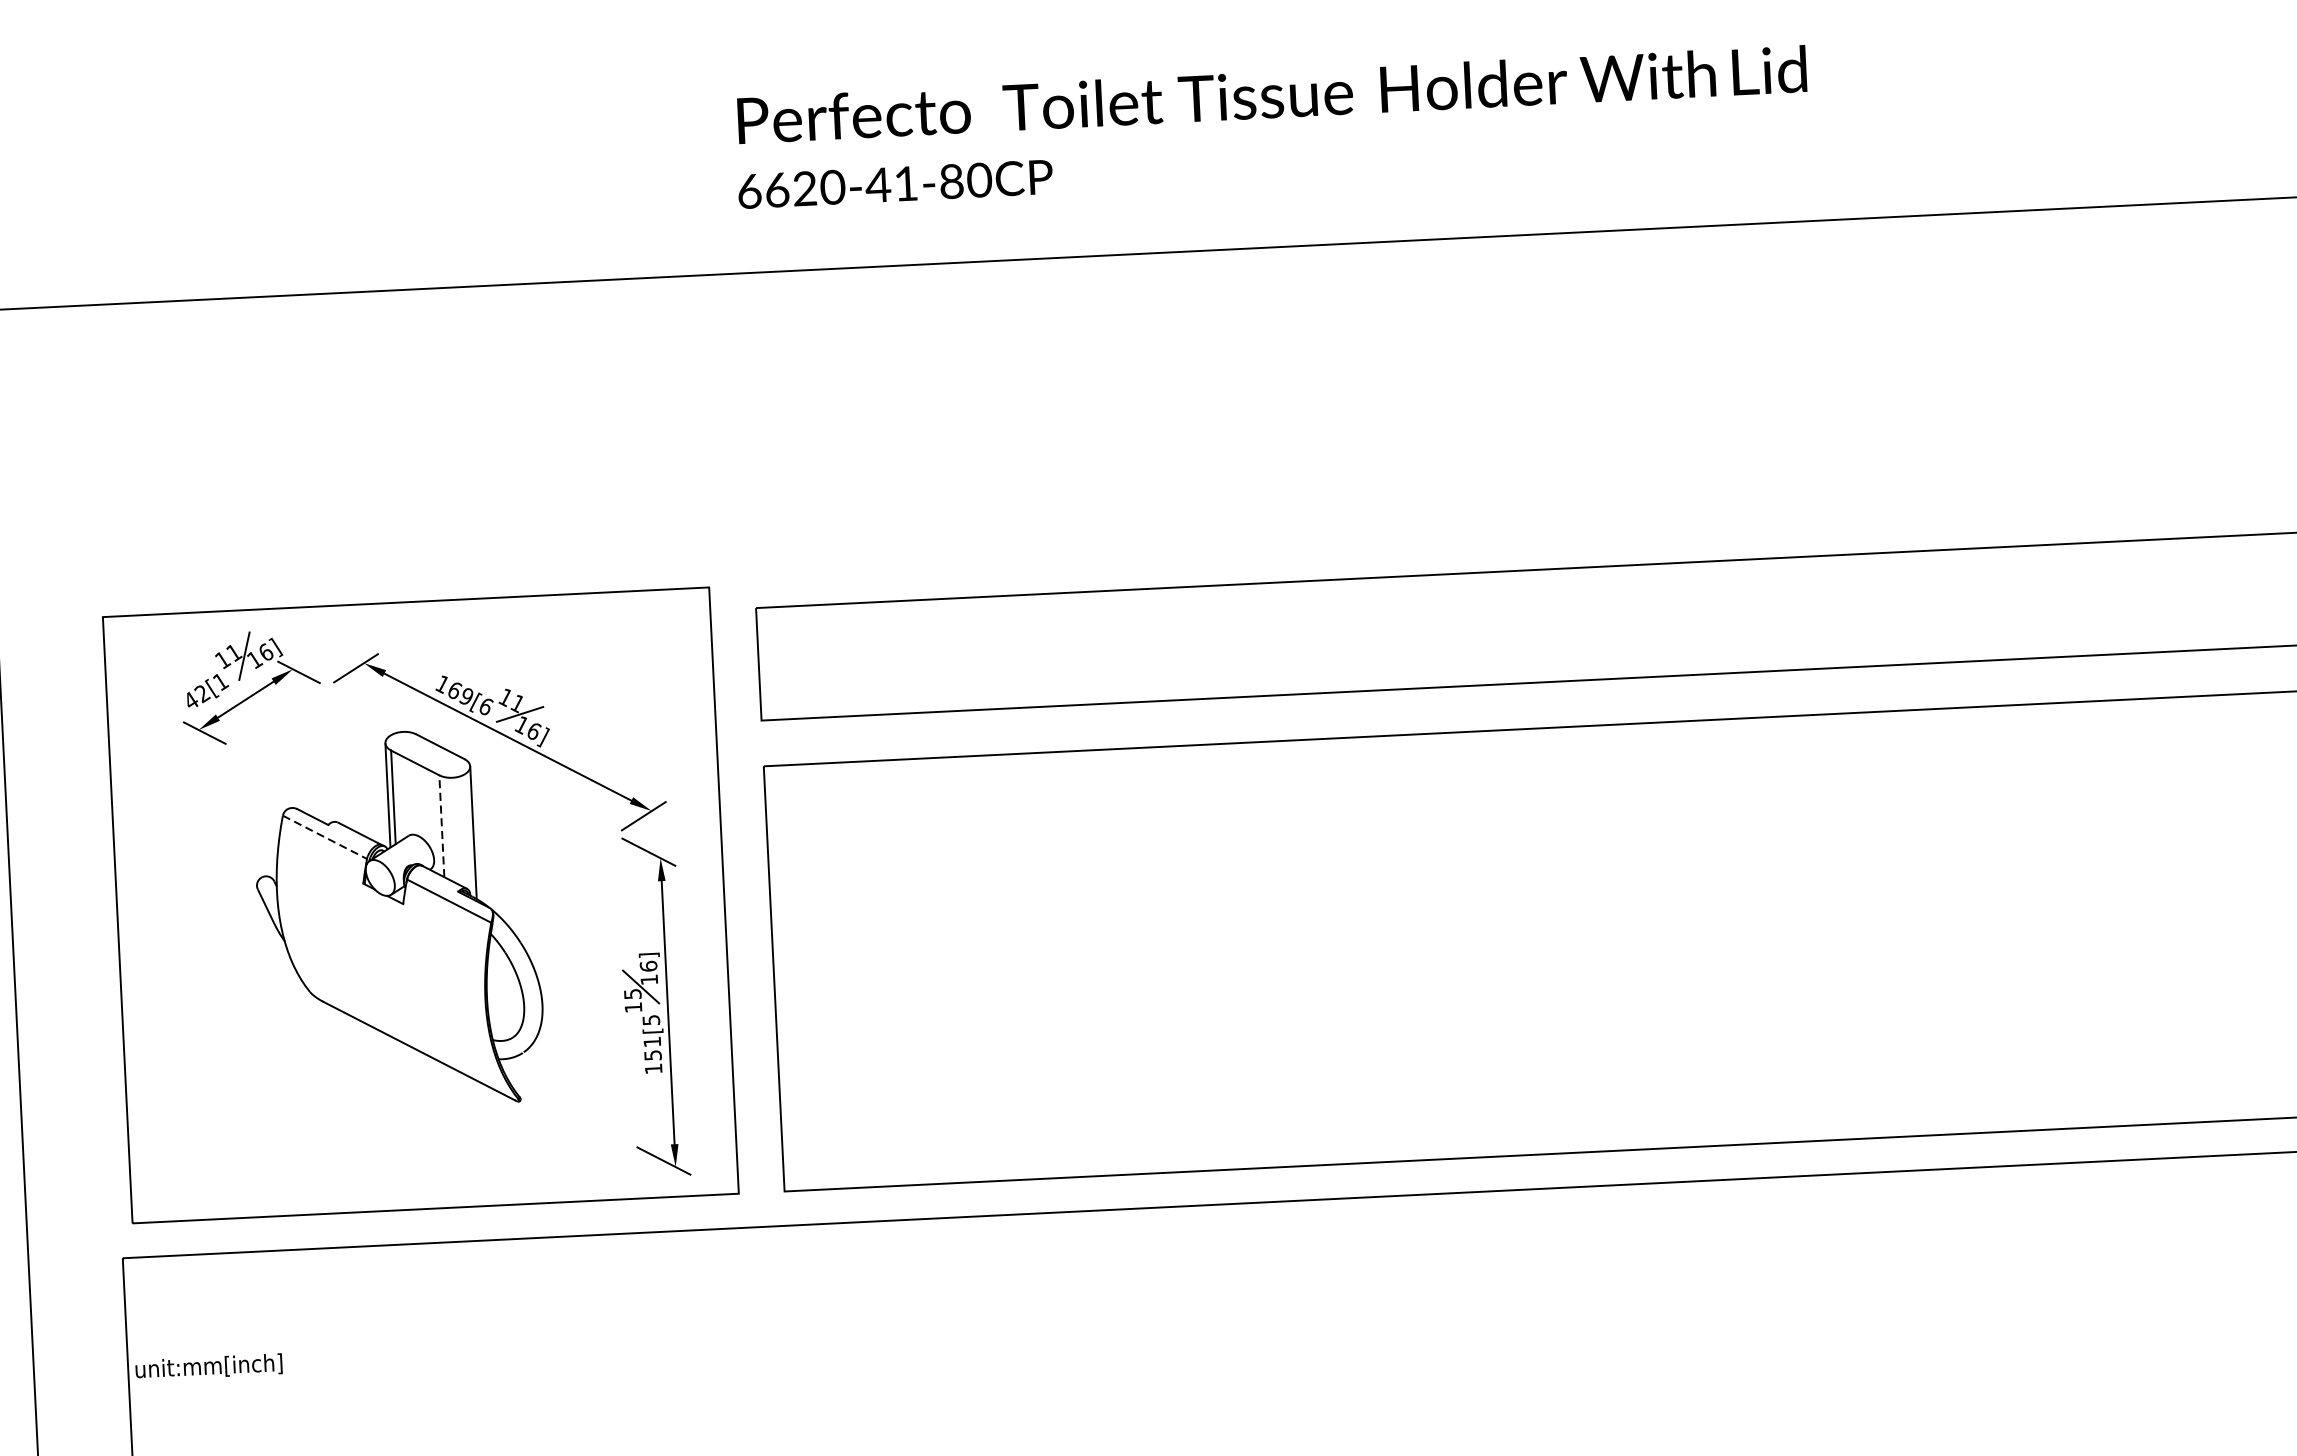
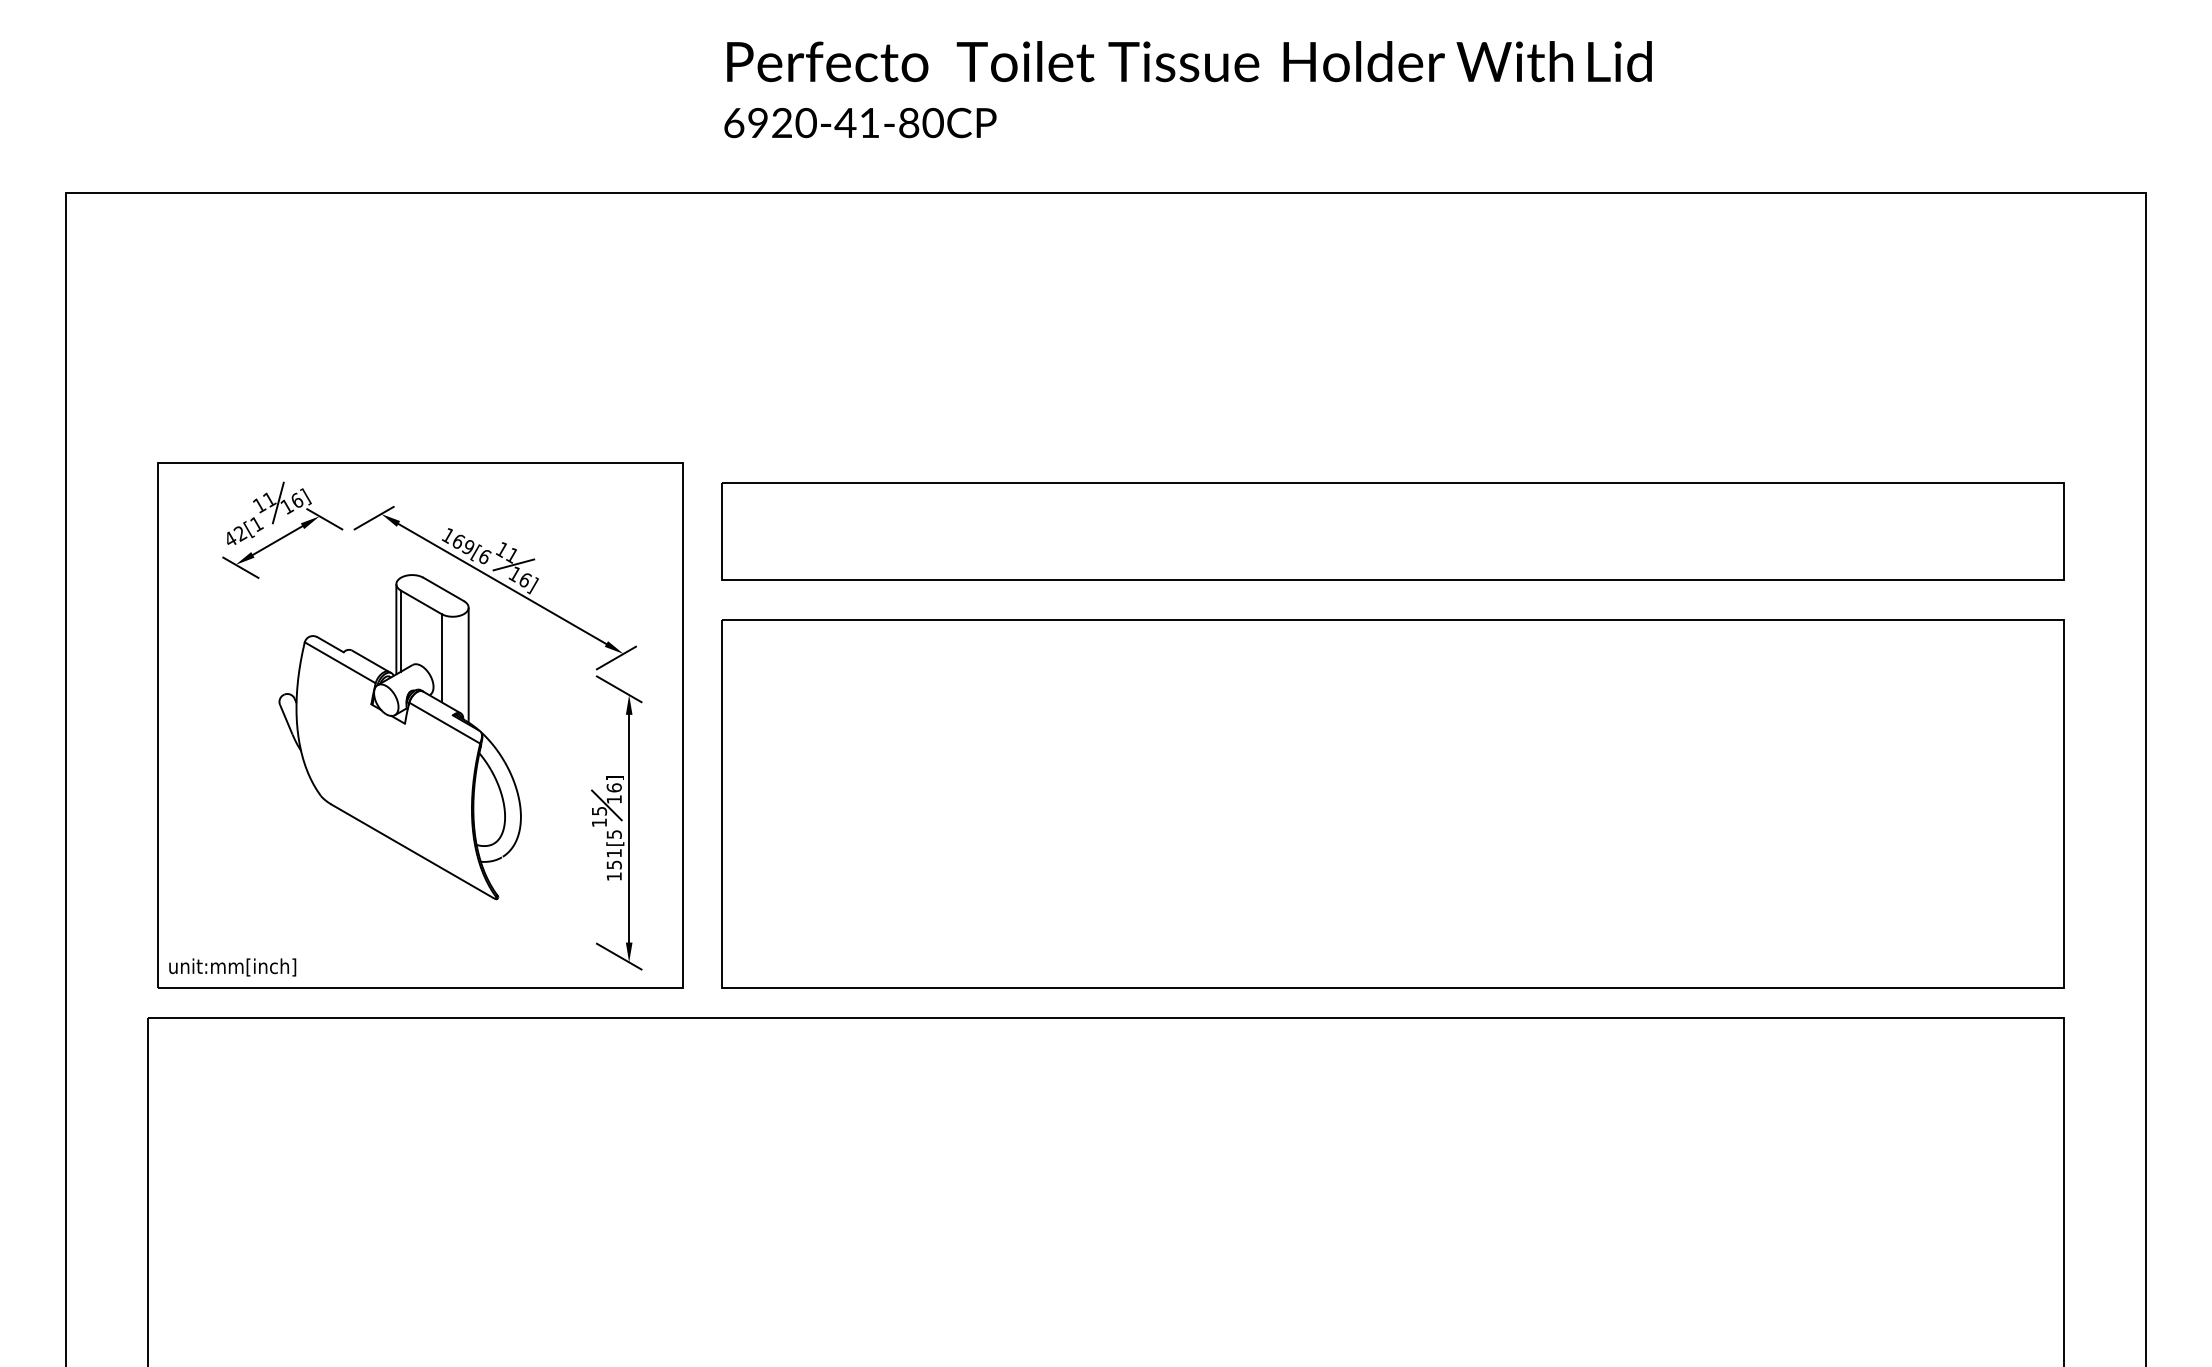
text: (777, 189) -> (758, 122), 6620-41-80CP -> 6920-41-80CP
line: (441, 825) -> (441, 657), dashed -> solid
line: (325, 836) -> (340, 662), dashed -> solid
text: (208, 1367) -> (232, 967), moved

